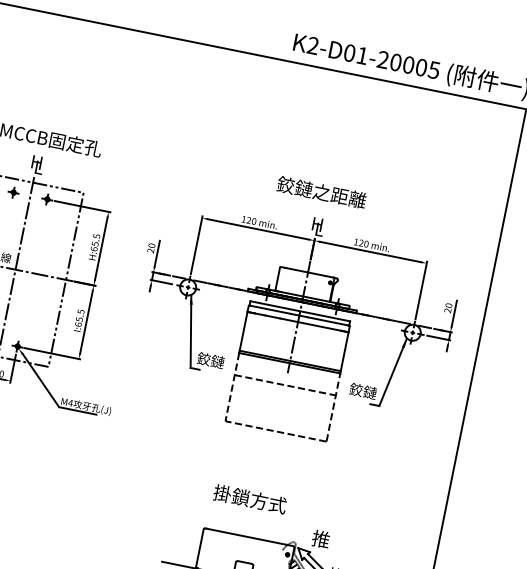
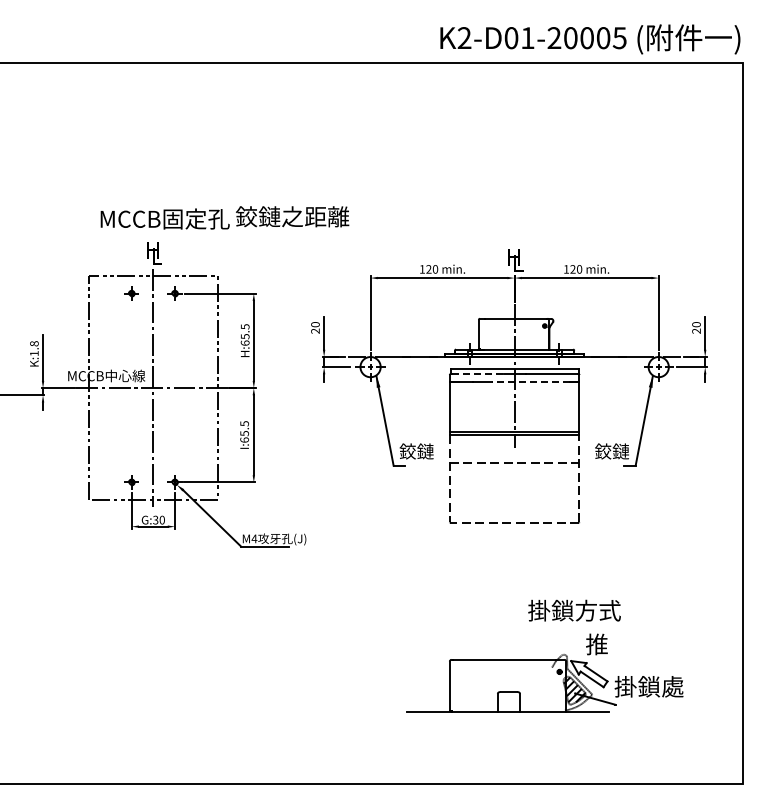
text: (321, 192) -> (292, 216), moved
line: (271, 310) -> (478, 374), solid -> dashed
line: (310, 324) -> (530, 382), solid -> dashed
text: (250, 499) -> (574, 610), moved

